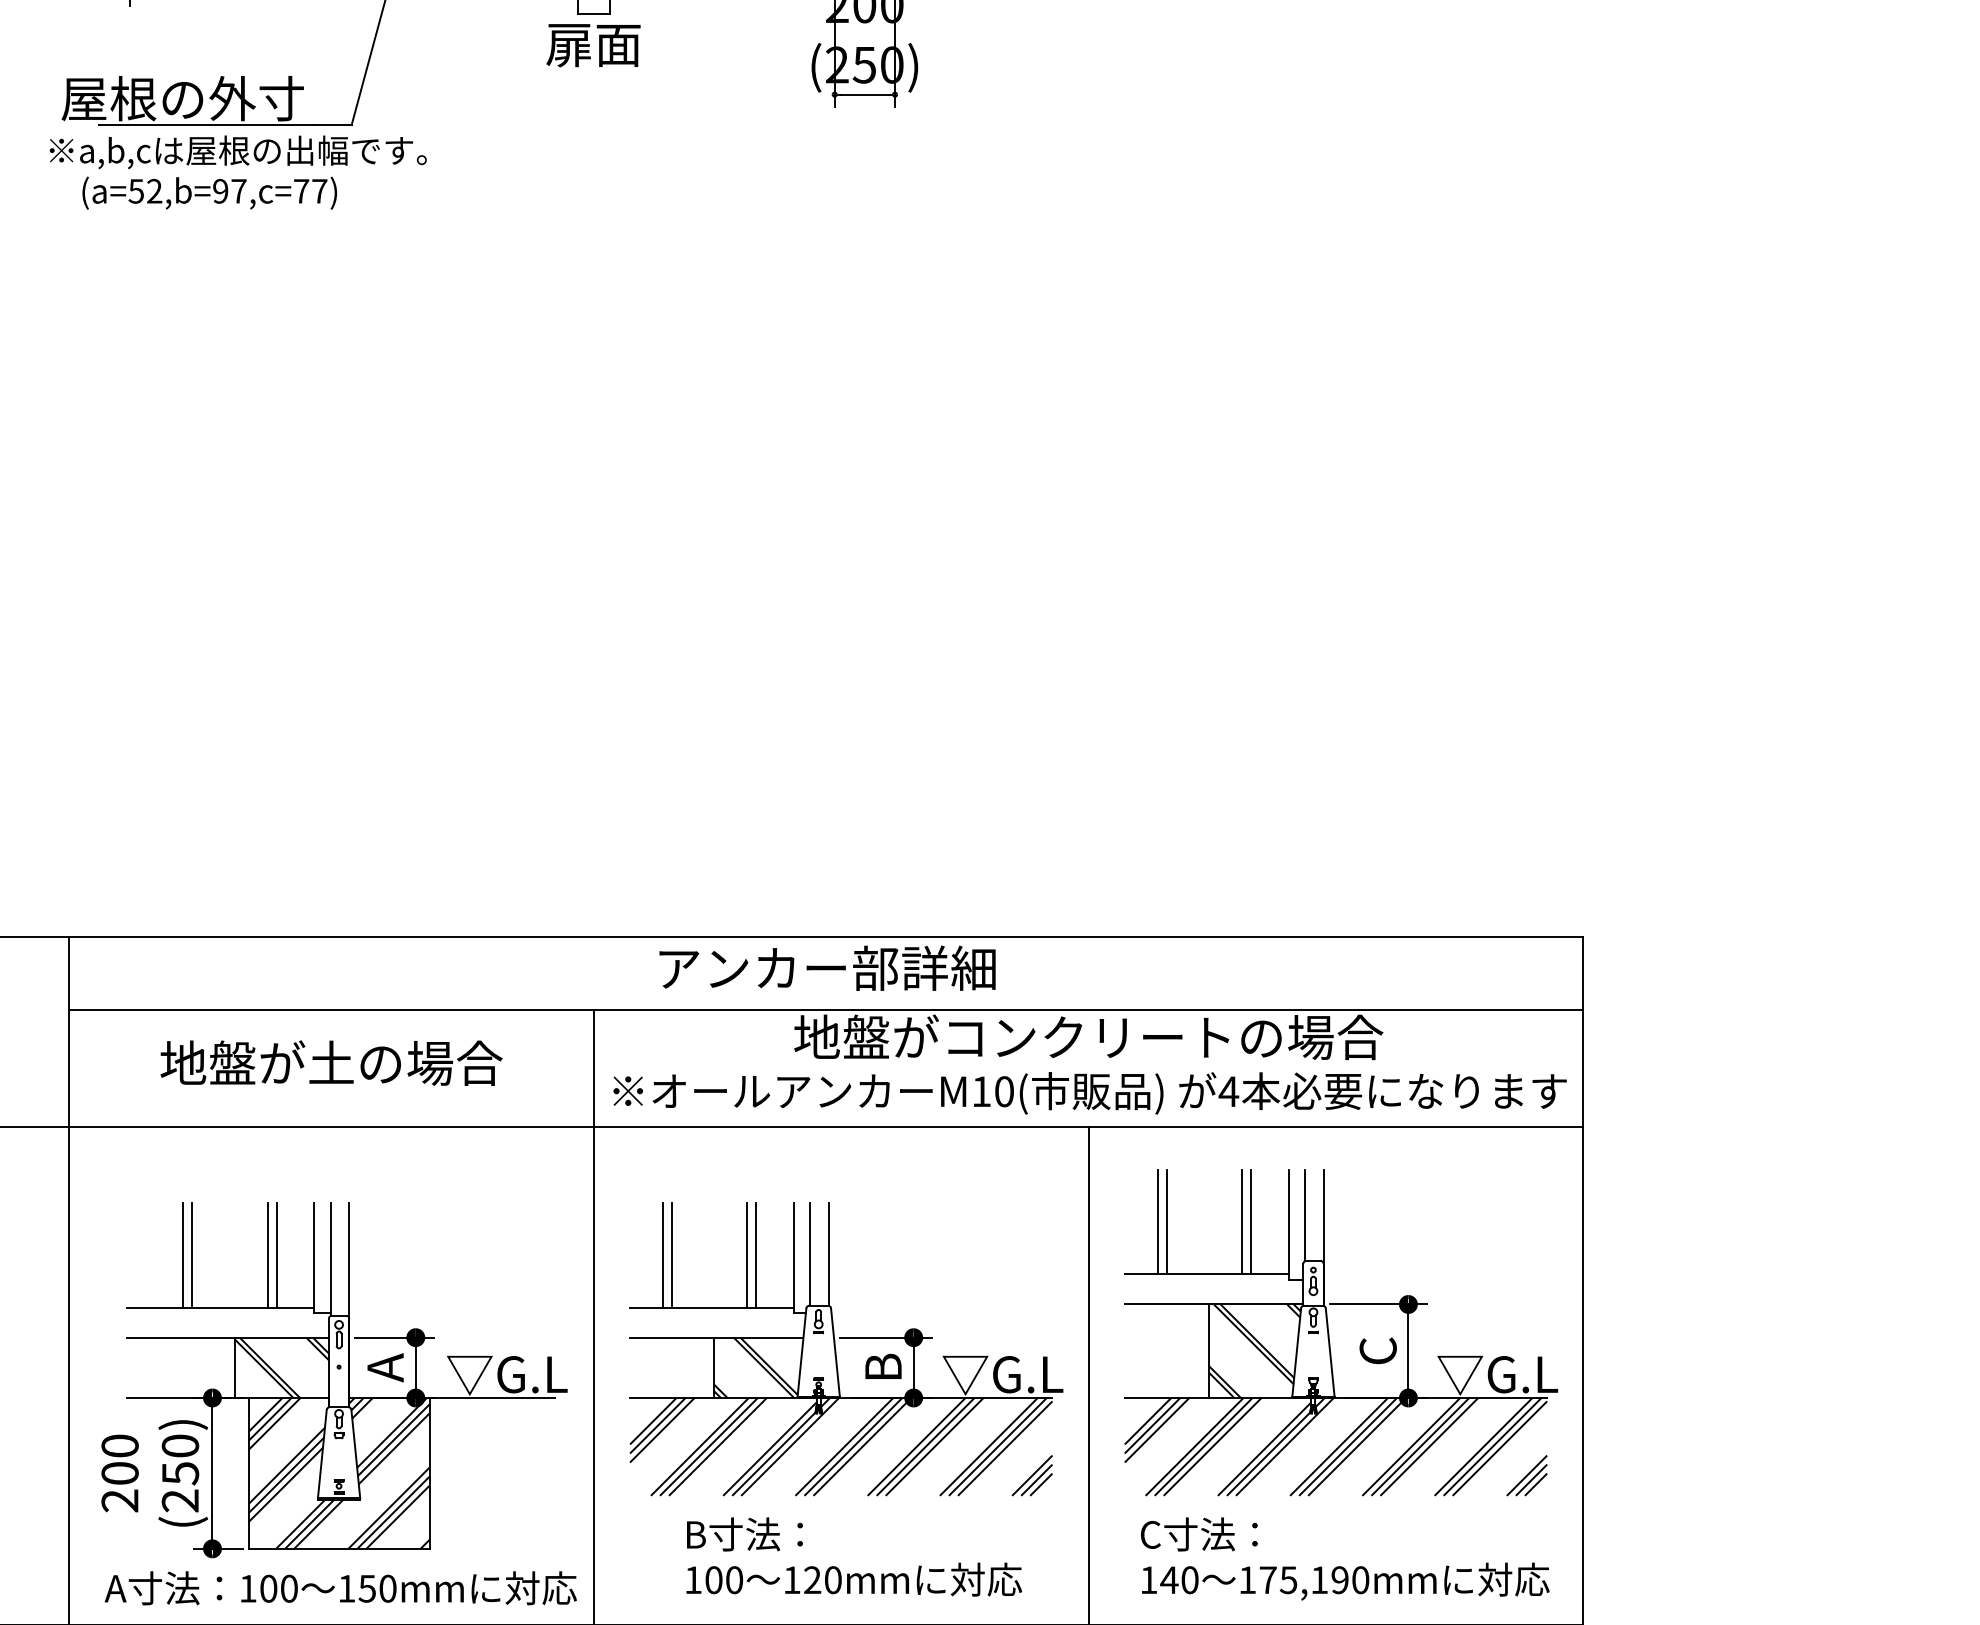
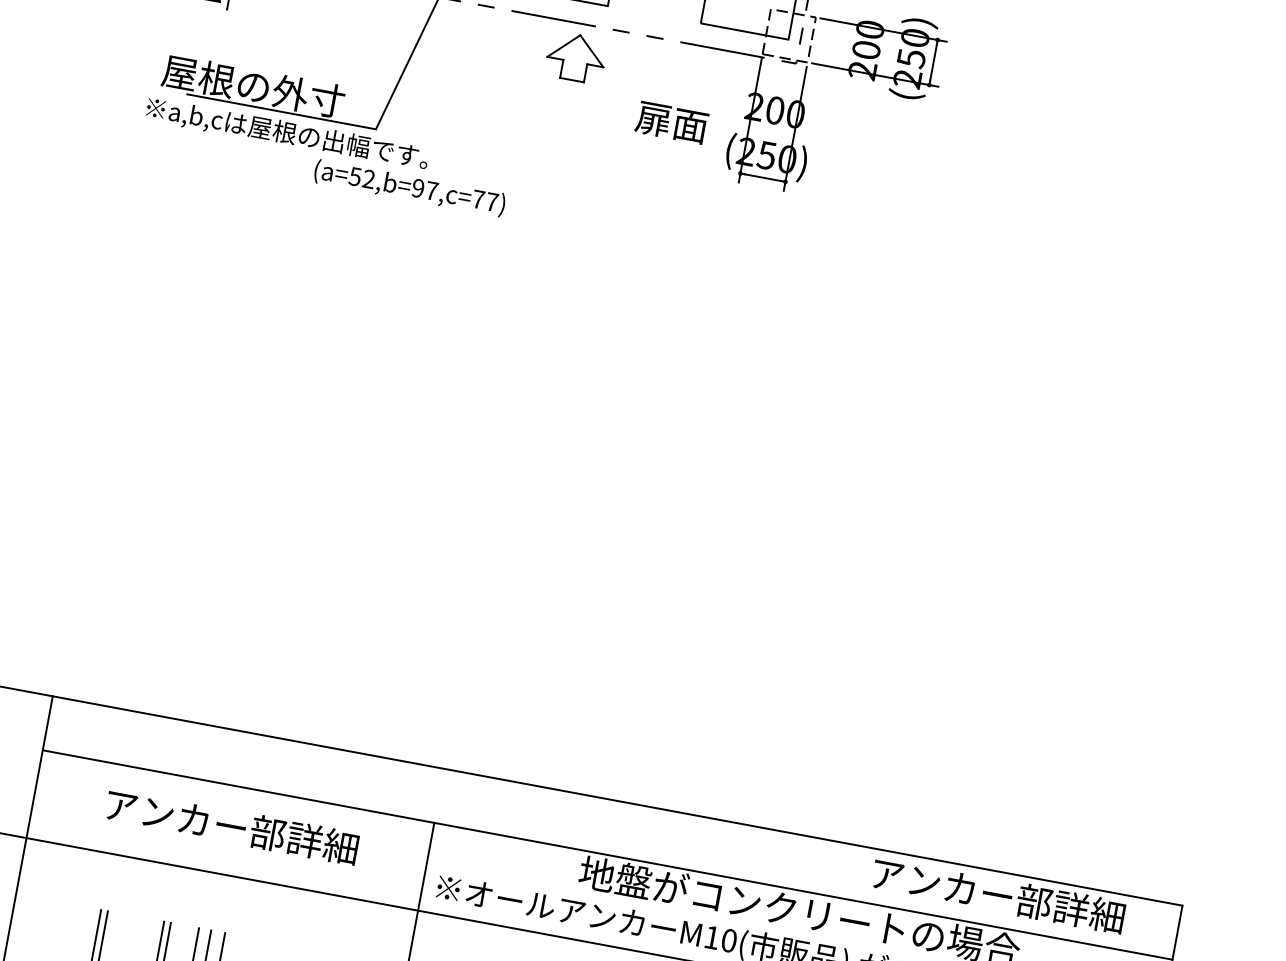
text: (593, 45) -> (671, 122), moved
text: (209, 192) -> (409, 187), moved
text: (827, 967) -> (998, 894), moved
text: (331, 1062) -> (231, 825), 地盤が土の場合 -> アンカー部詳細

